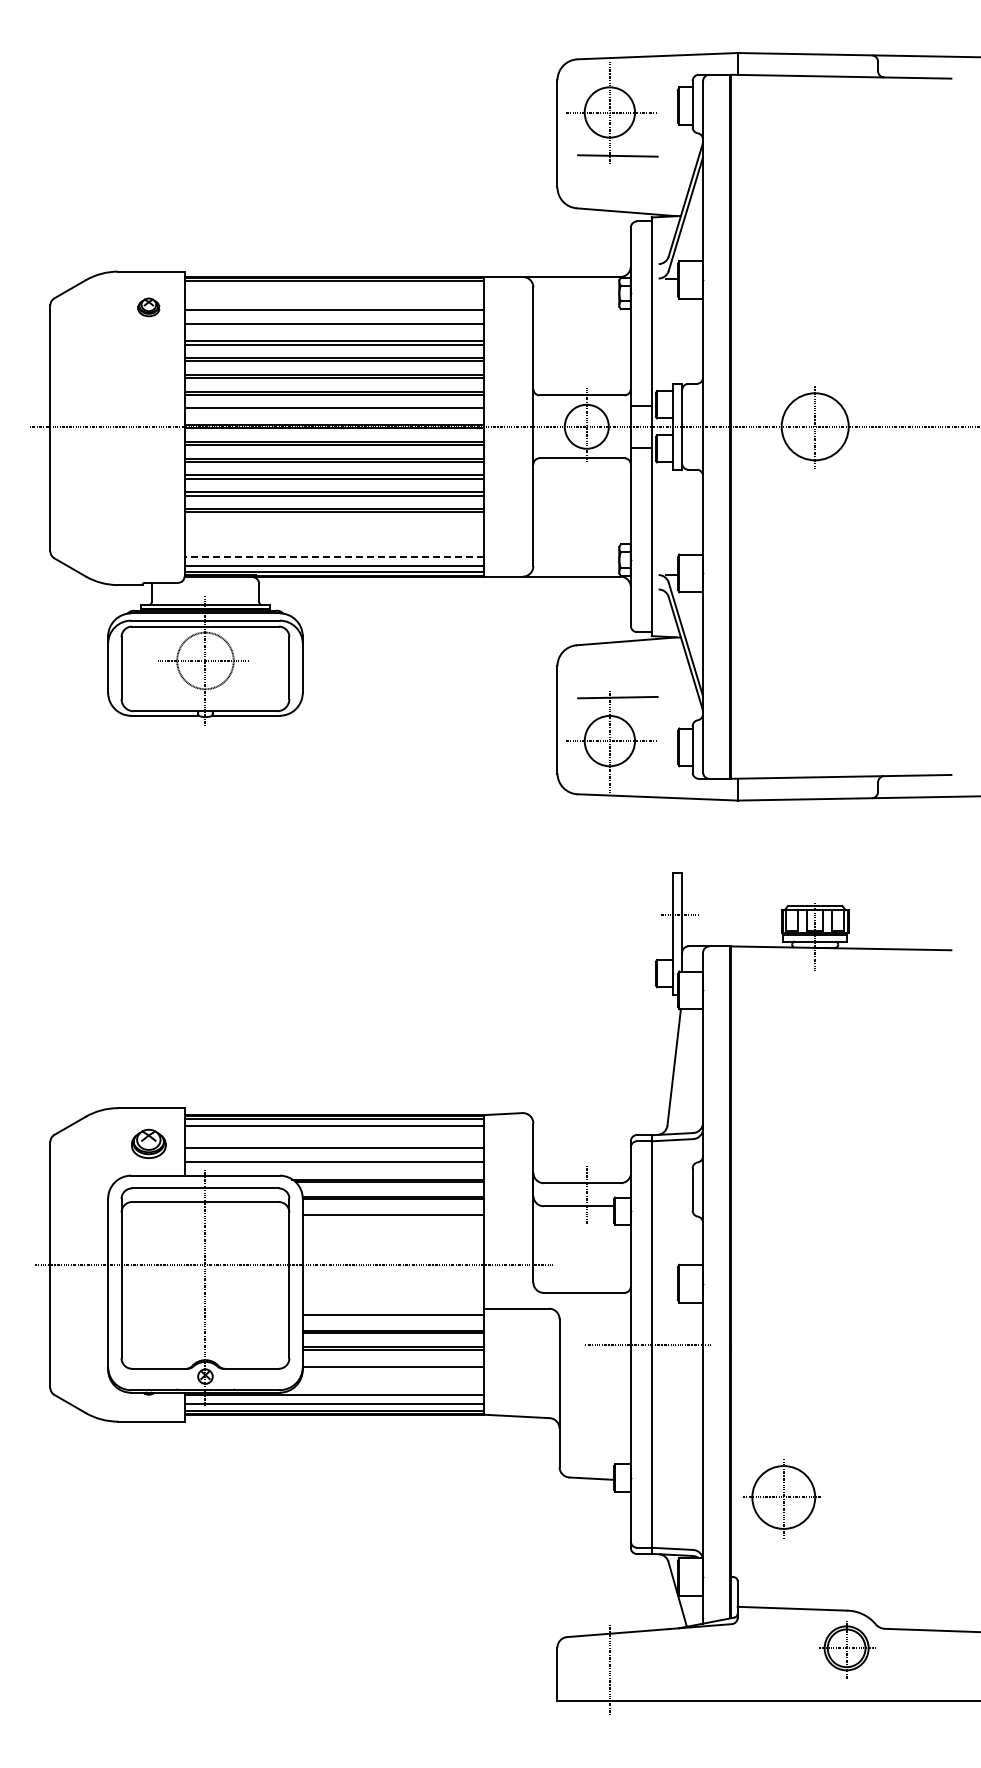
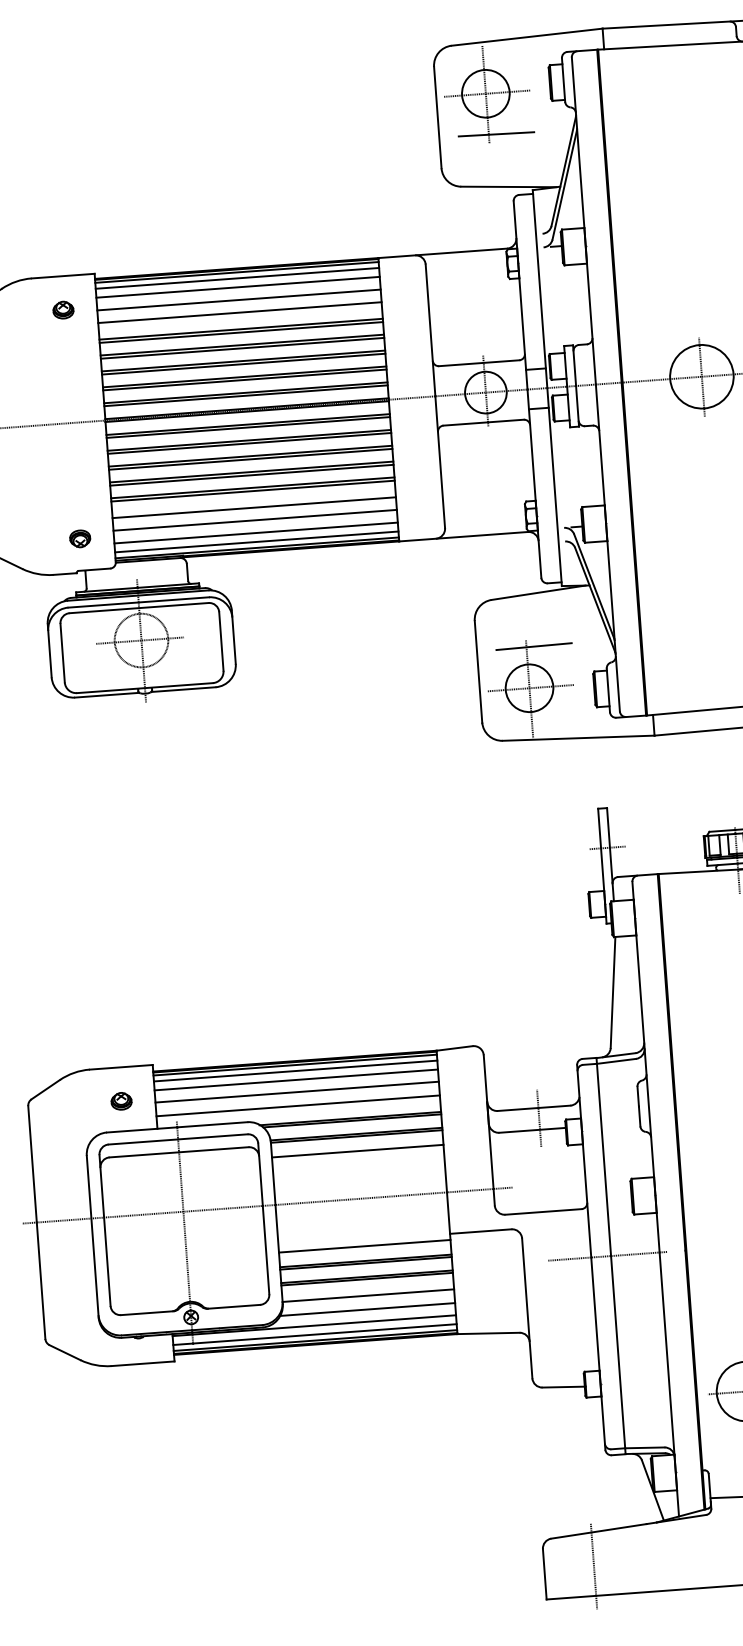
line: (334, 287) -> (237, 278), added
line: (334, 296) -> (238, 286), added
line: (334, 411) -> (246, 395), added
line: (334, 529) -> (254, 507), added
line: (334, 543) -> (255, 520), added
part: (148, 549) -> (79, 539), added
line: (334, 556) -> (256, 532), dashed -> solid
line: (334, 1135) -> (296, 1080), added
part: (148, 1143) -> (121, 1100), size x0.62
line: (391, 1381) -> (367, 1309), added

